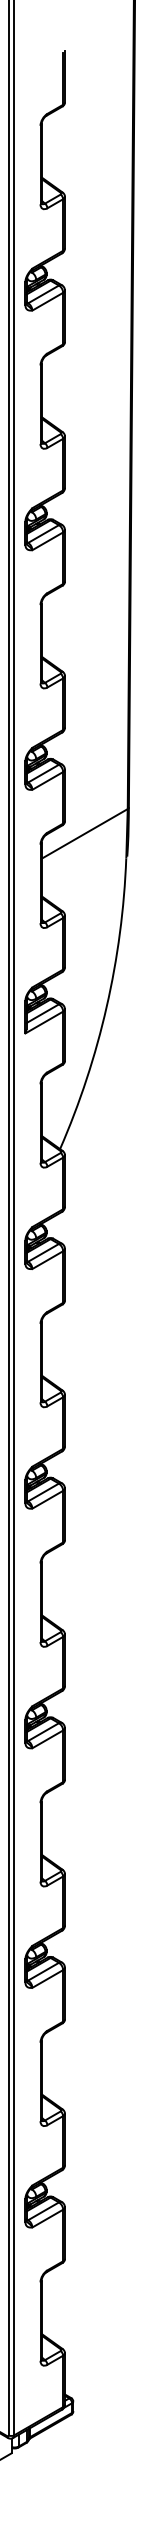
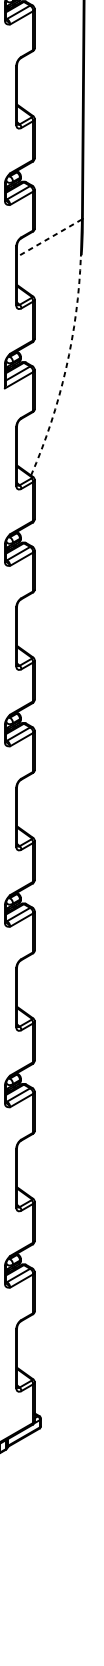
line: (84, 833) -> (49, 237), solid -> dashed
arc: (106, 1006) -> (66, 368), solid -> dashed

